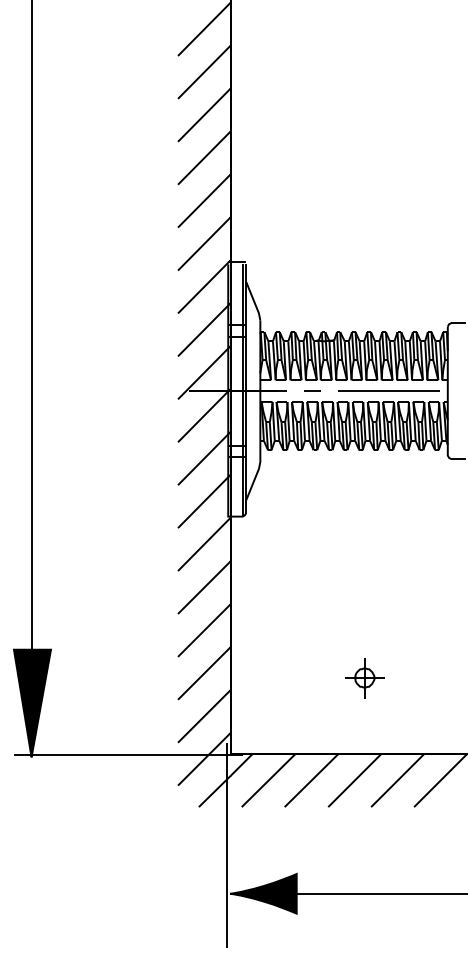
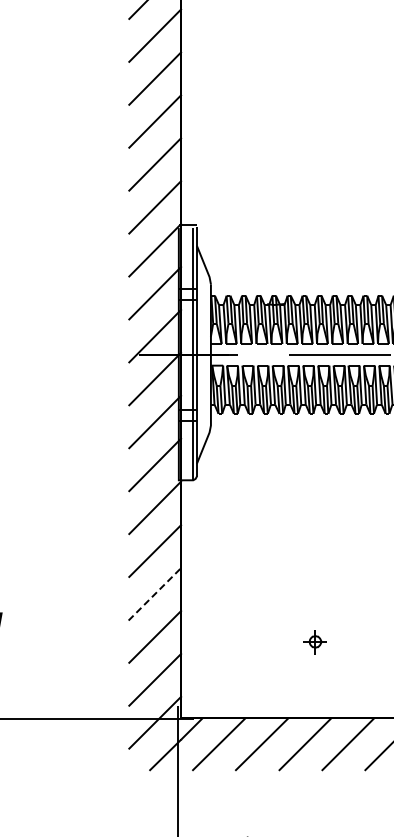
line: (312, 390) -> (263, 354), removed
line: (205, 629) -> (156, 593), solid -> dashed
part: (364, 678) -> (315, 642), size x0.6

